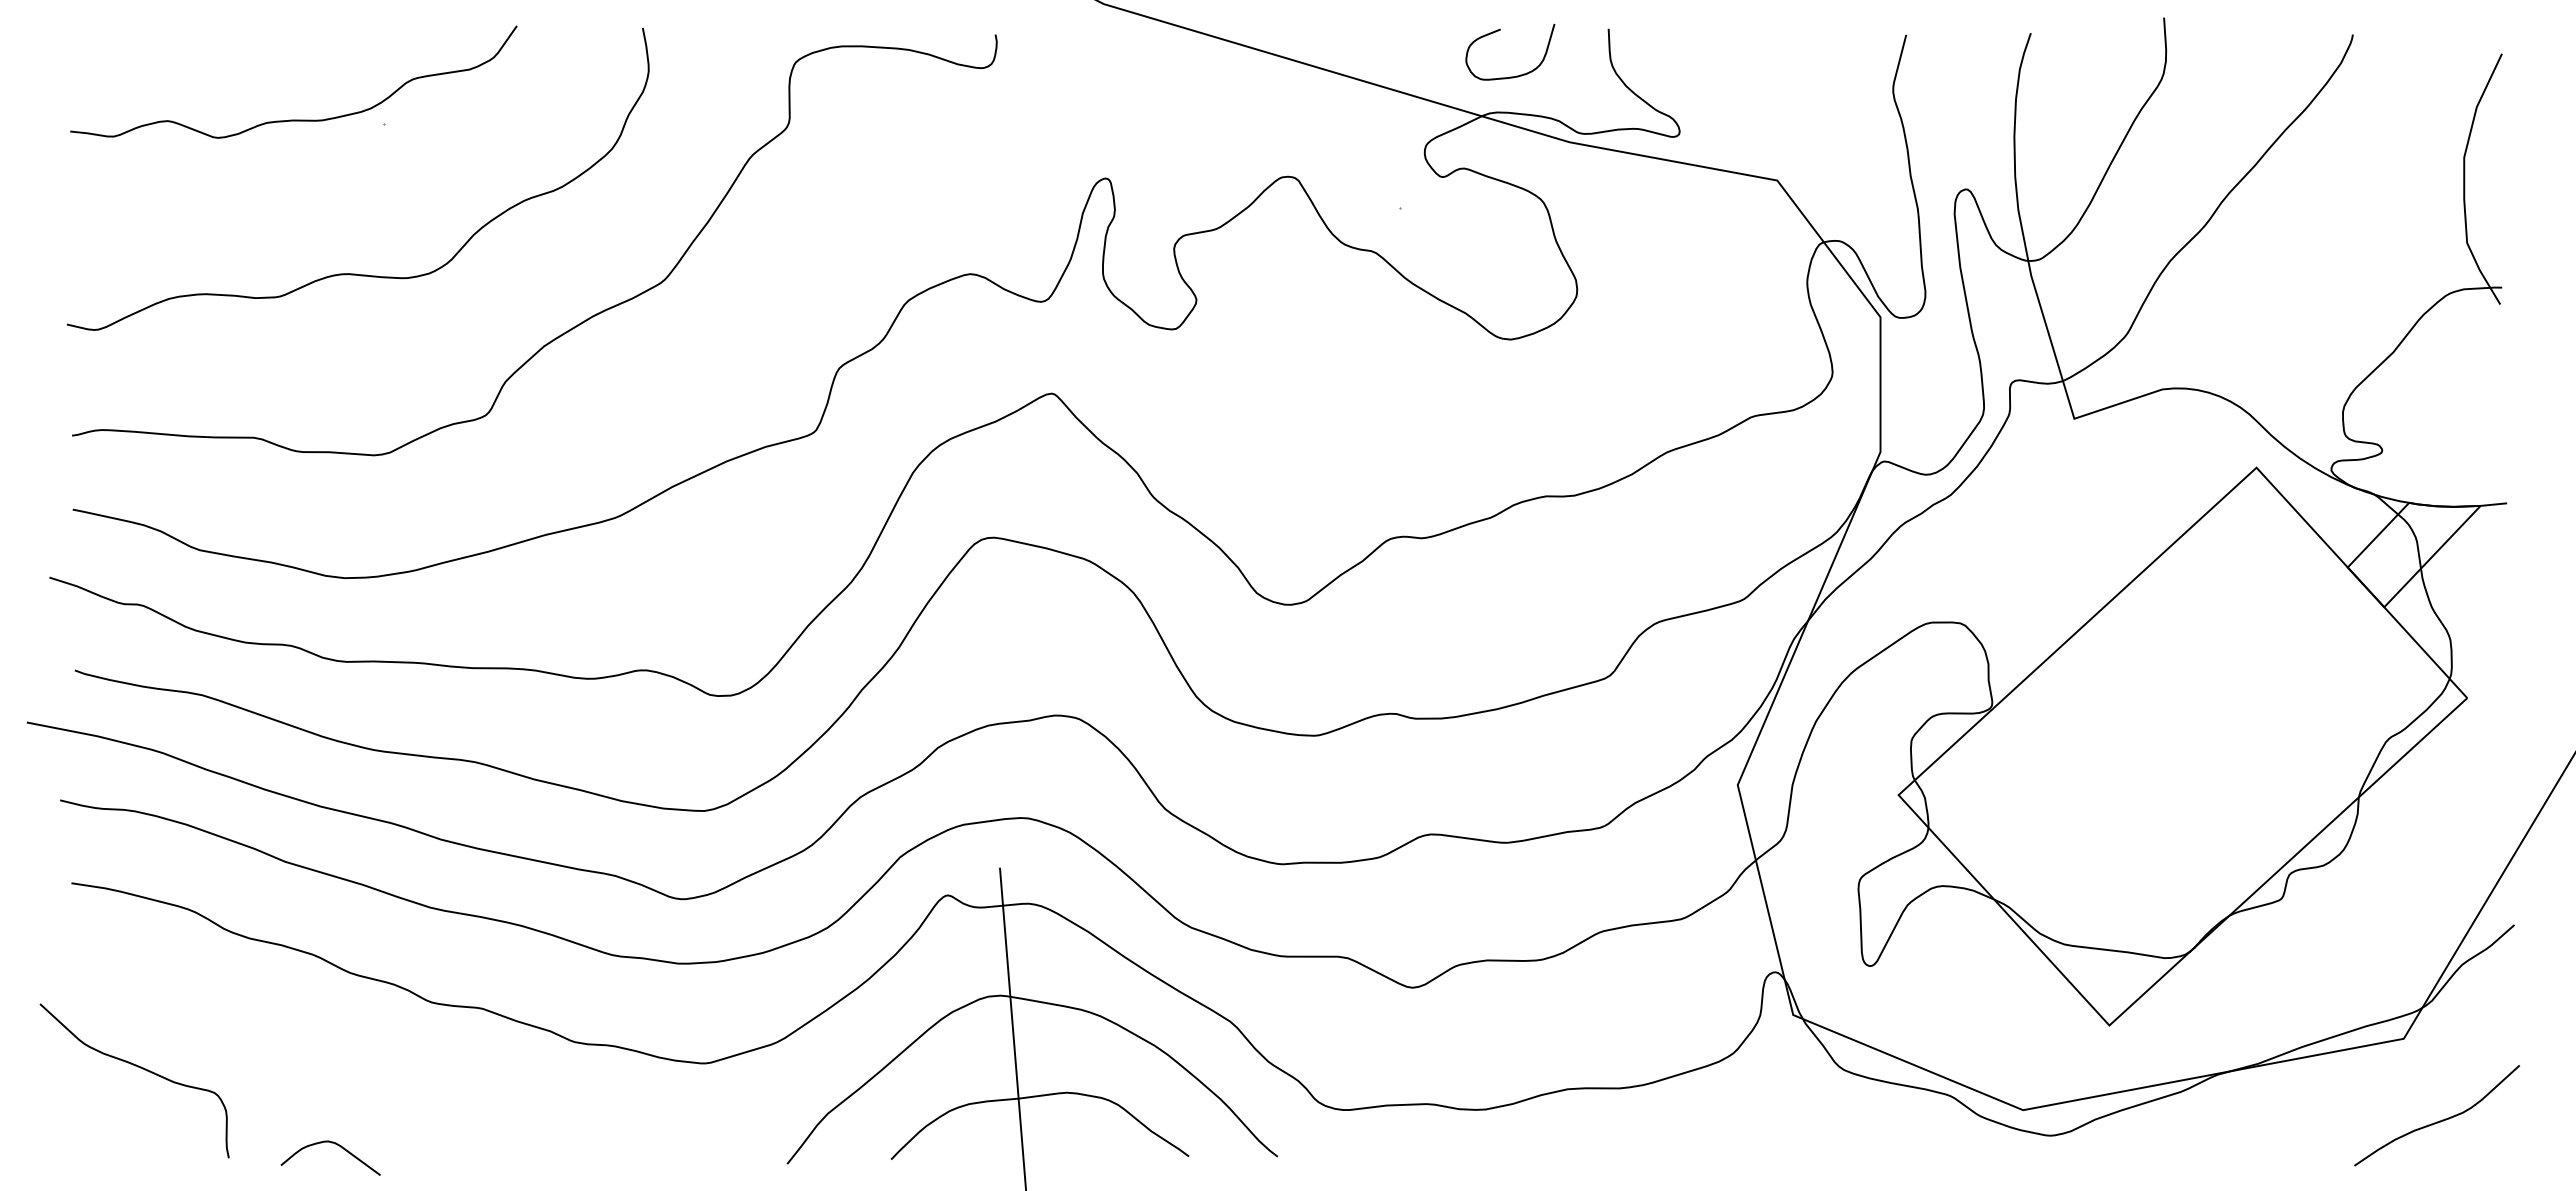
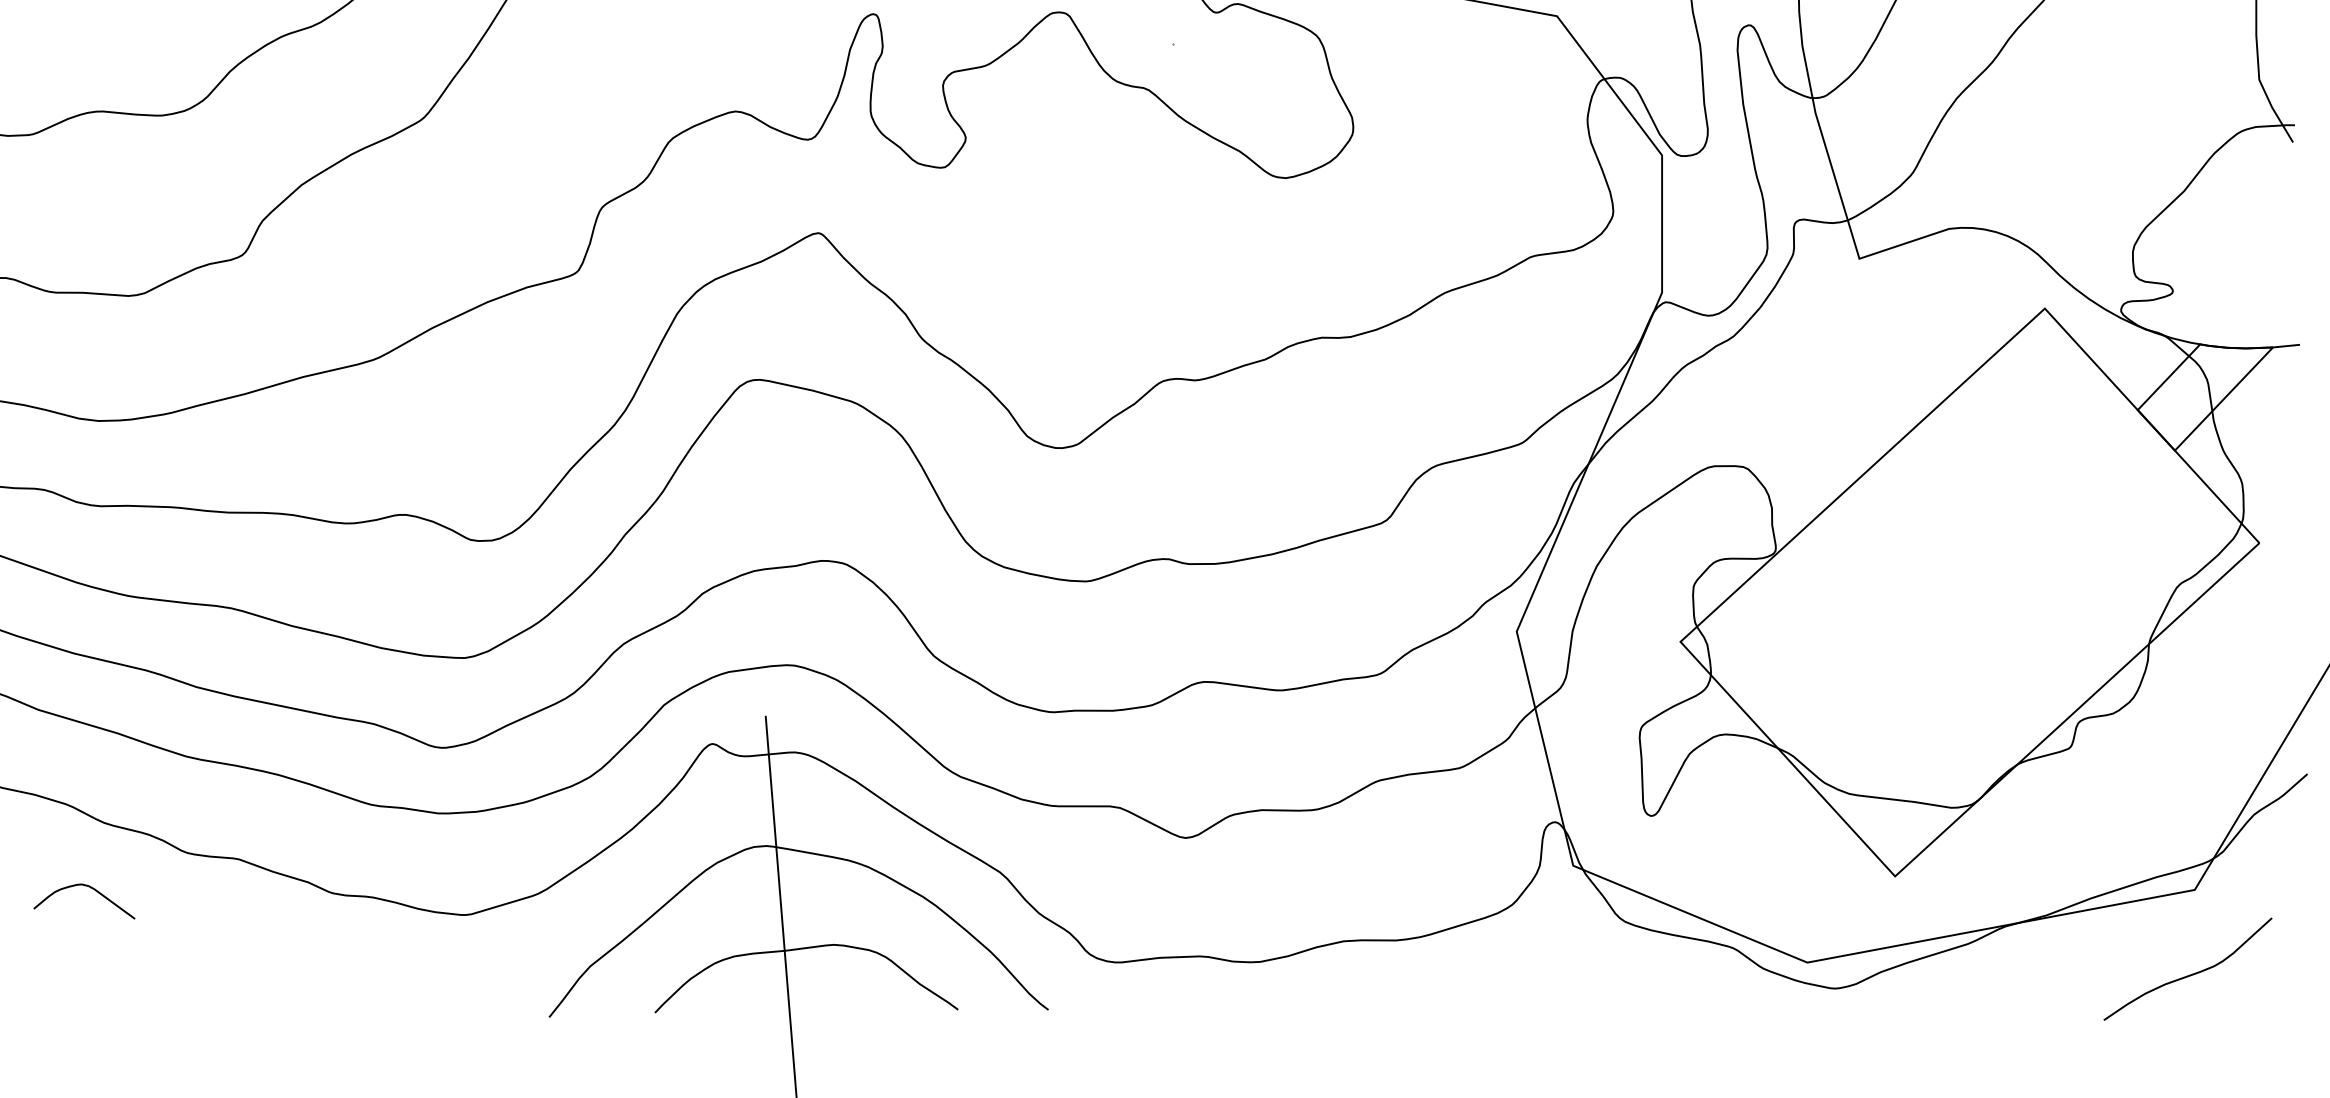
curve: (2439, 1120) -> (2190, 974), moved
curve: (338, 1146) -> (92, 889), moved

